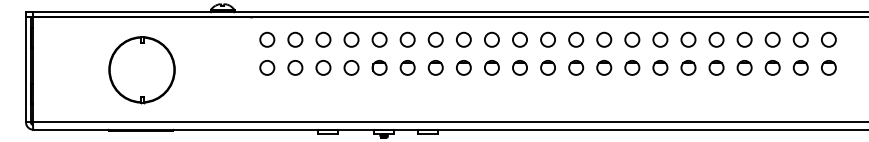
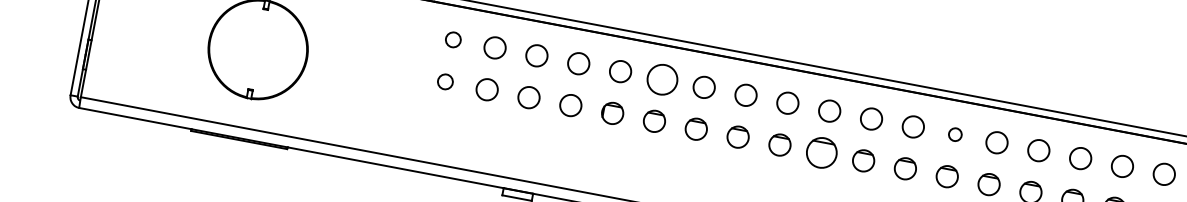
circle: (267, 39) -> (453, 39), size x0.7
circle: (407, 39) -> (662, 79), size x1.4
circle: (604, 39) -> (955, 134), size x0.6
circle: (267, 67) -> (445, 81), size x0.7
circle: (519, 67) -> (821, 152), size x1.4

